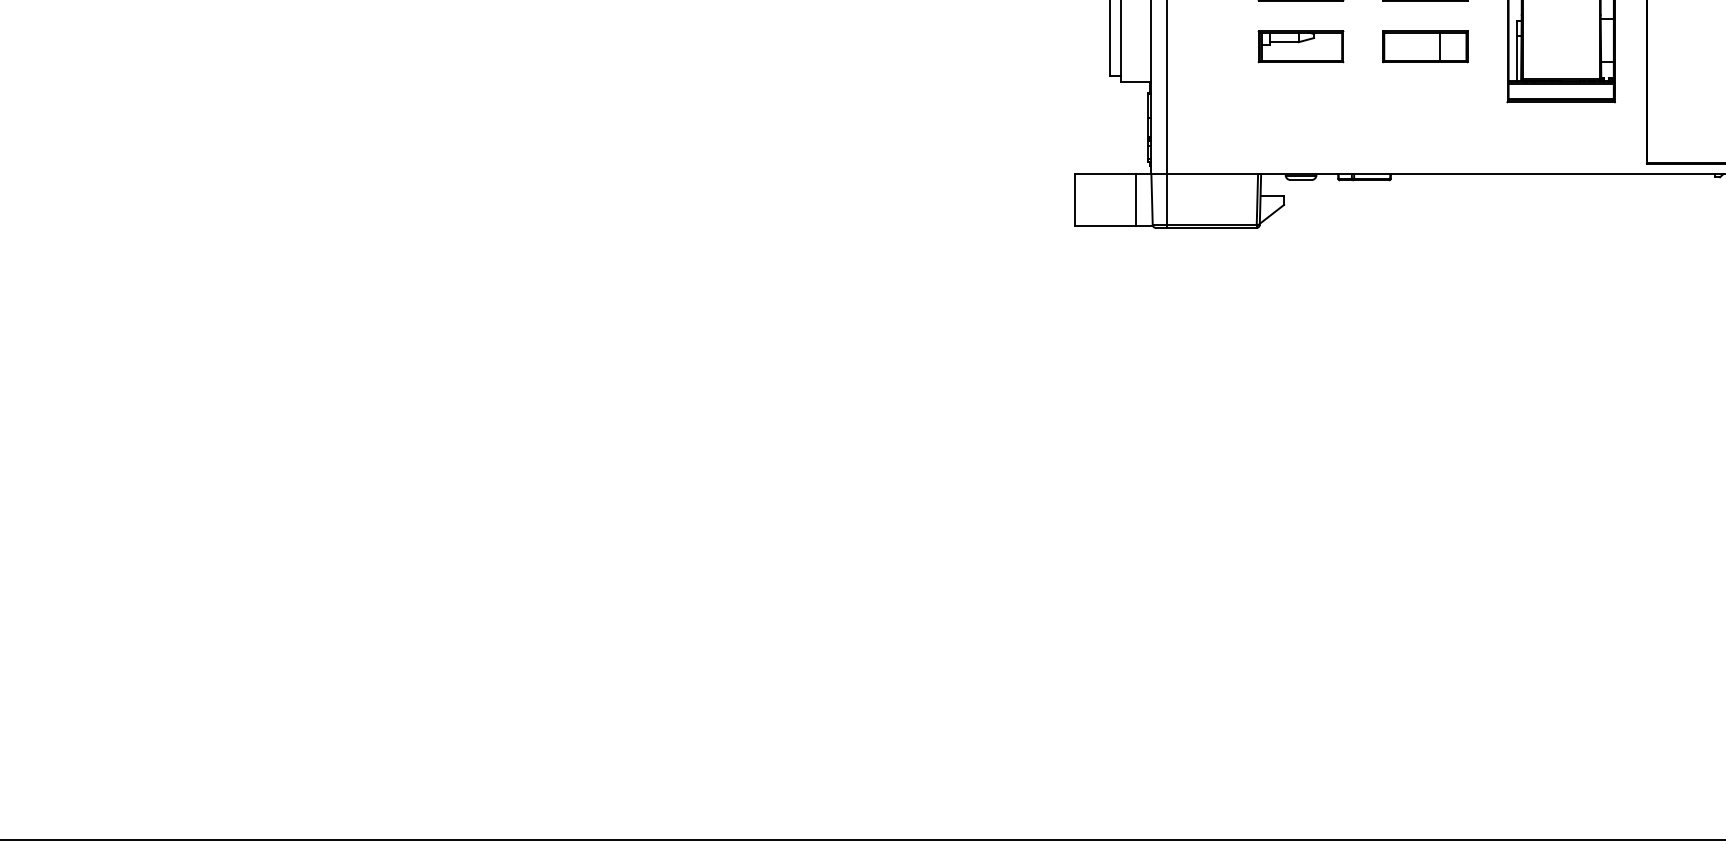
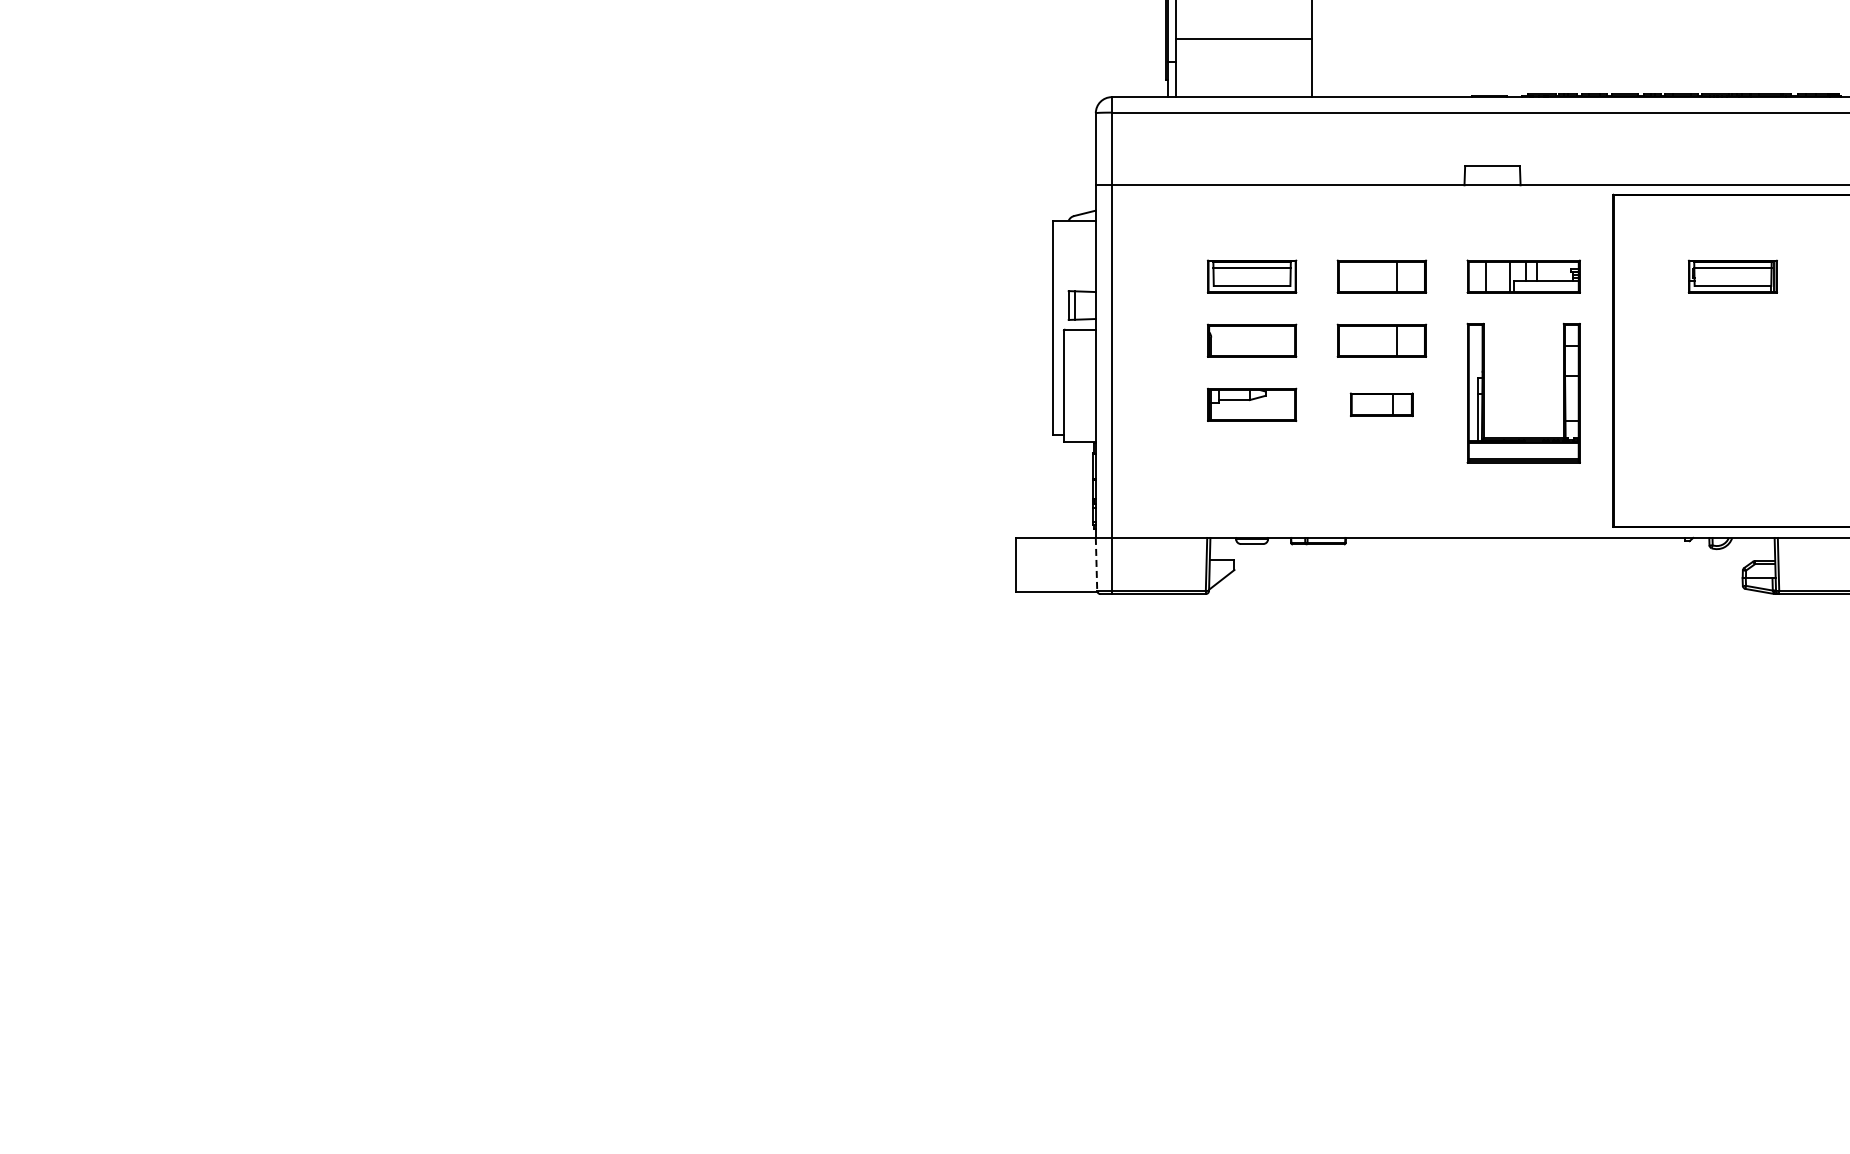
part: (1424, 46) -> (1381, 404), size x0.7
line: (1135, 199) -> (1079, 564), removed
line: (1152, 199) -> (1096, 564), solid -> dashed

